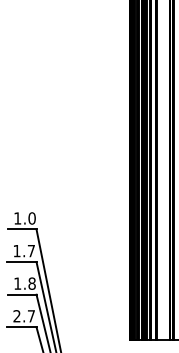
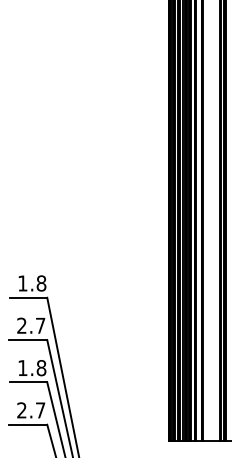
text: (31, 218) -> (40, 283), 1.0 -> 1.8
text: (16, 250) -> (21, 325), 1.7 -> 2.7

